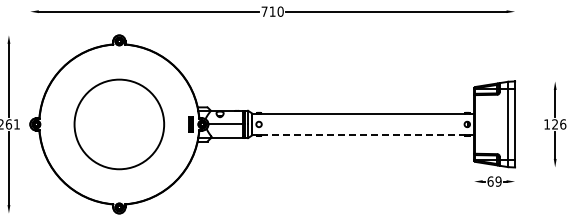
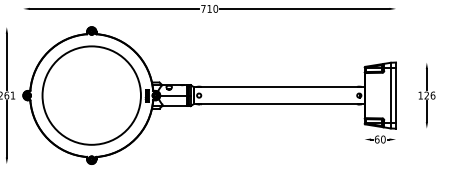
circle: (119, 124) -> (91, 95), size x1.43
line: (363, 135) -> (279, 104), dashed -> solid
text: (498, 181) -> (383, 139), 69 -> 60

